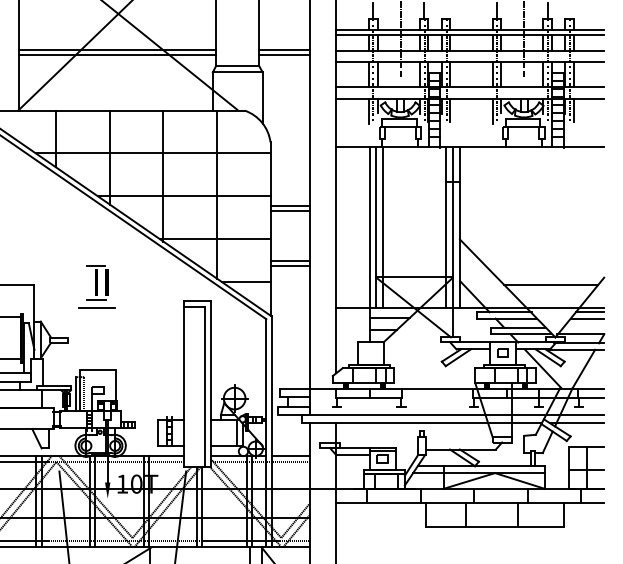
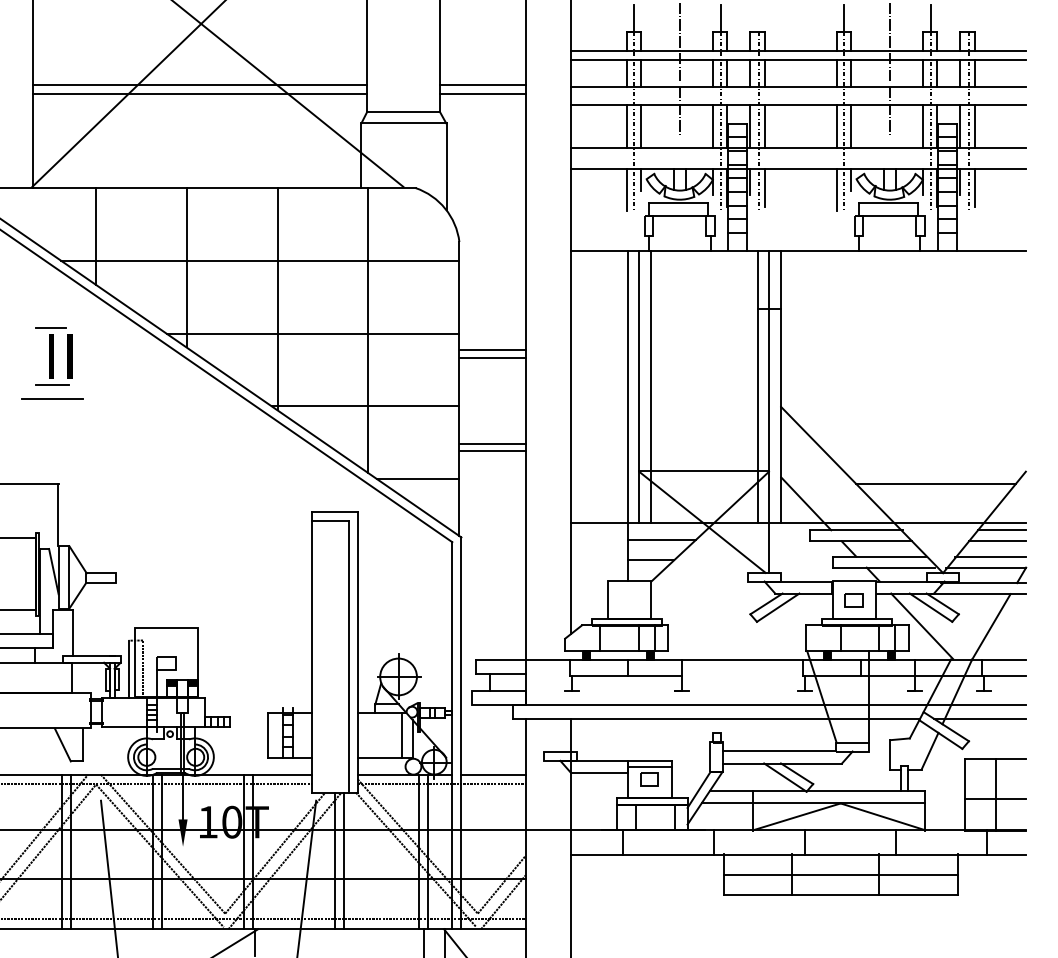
part: (96, 286) -> (51, 362), moved
line: (583, 327) -> (990, 556), added
line: (458, 442) -> (778, 751), added
line: (494, 515) -> (839, 875), added

